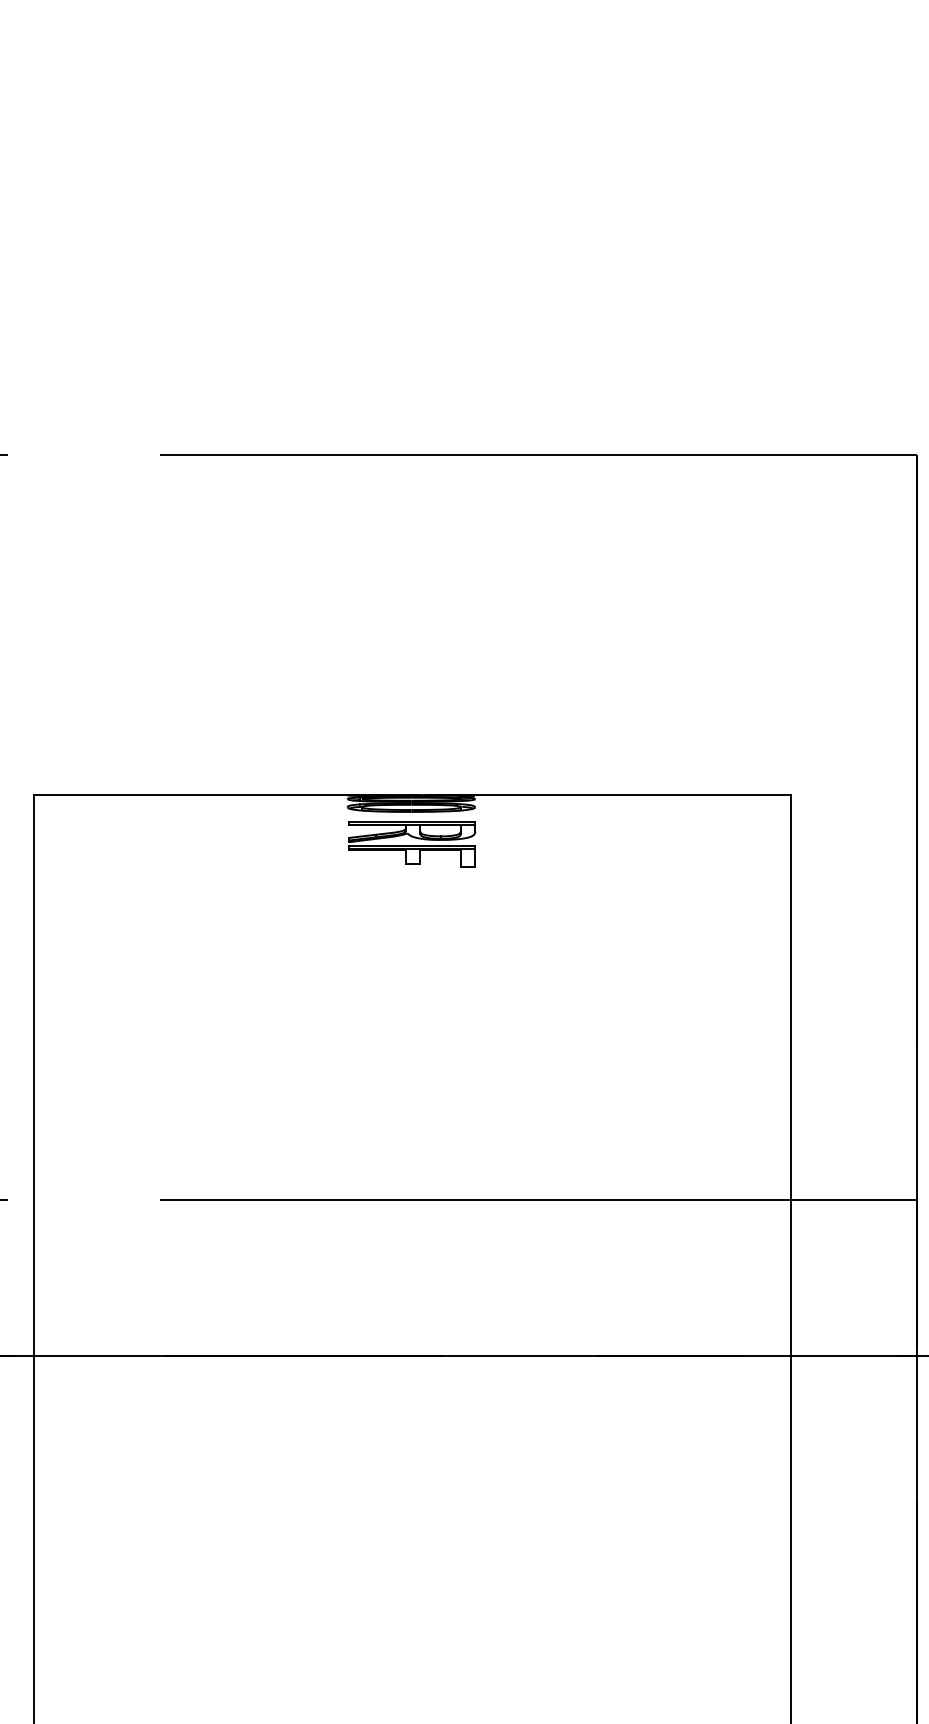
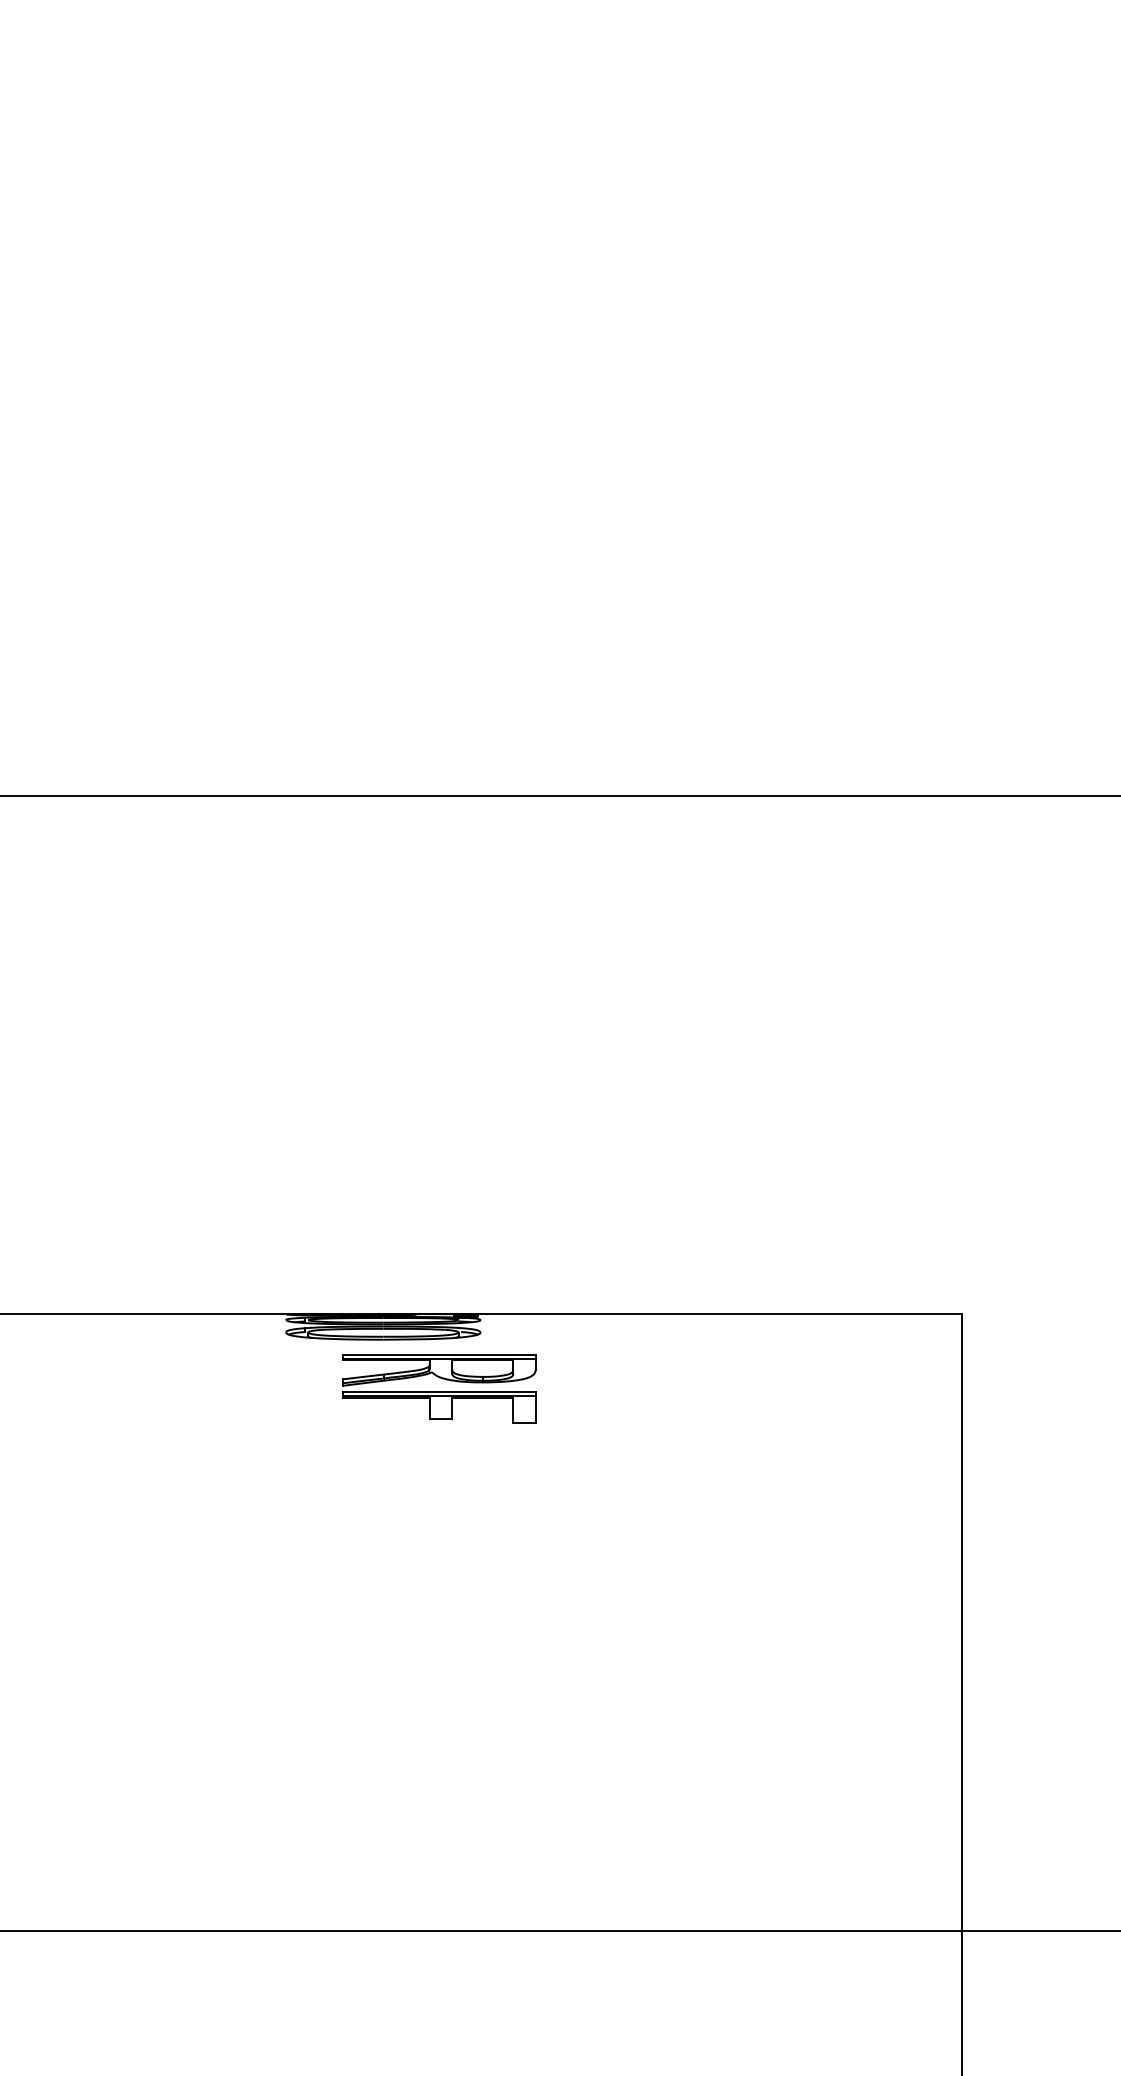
part: (412, 844) -> (439, 1389), moved

